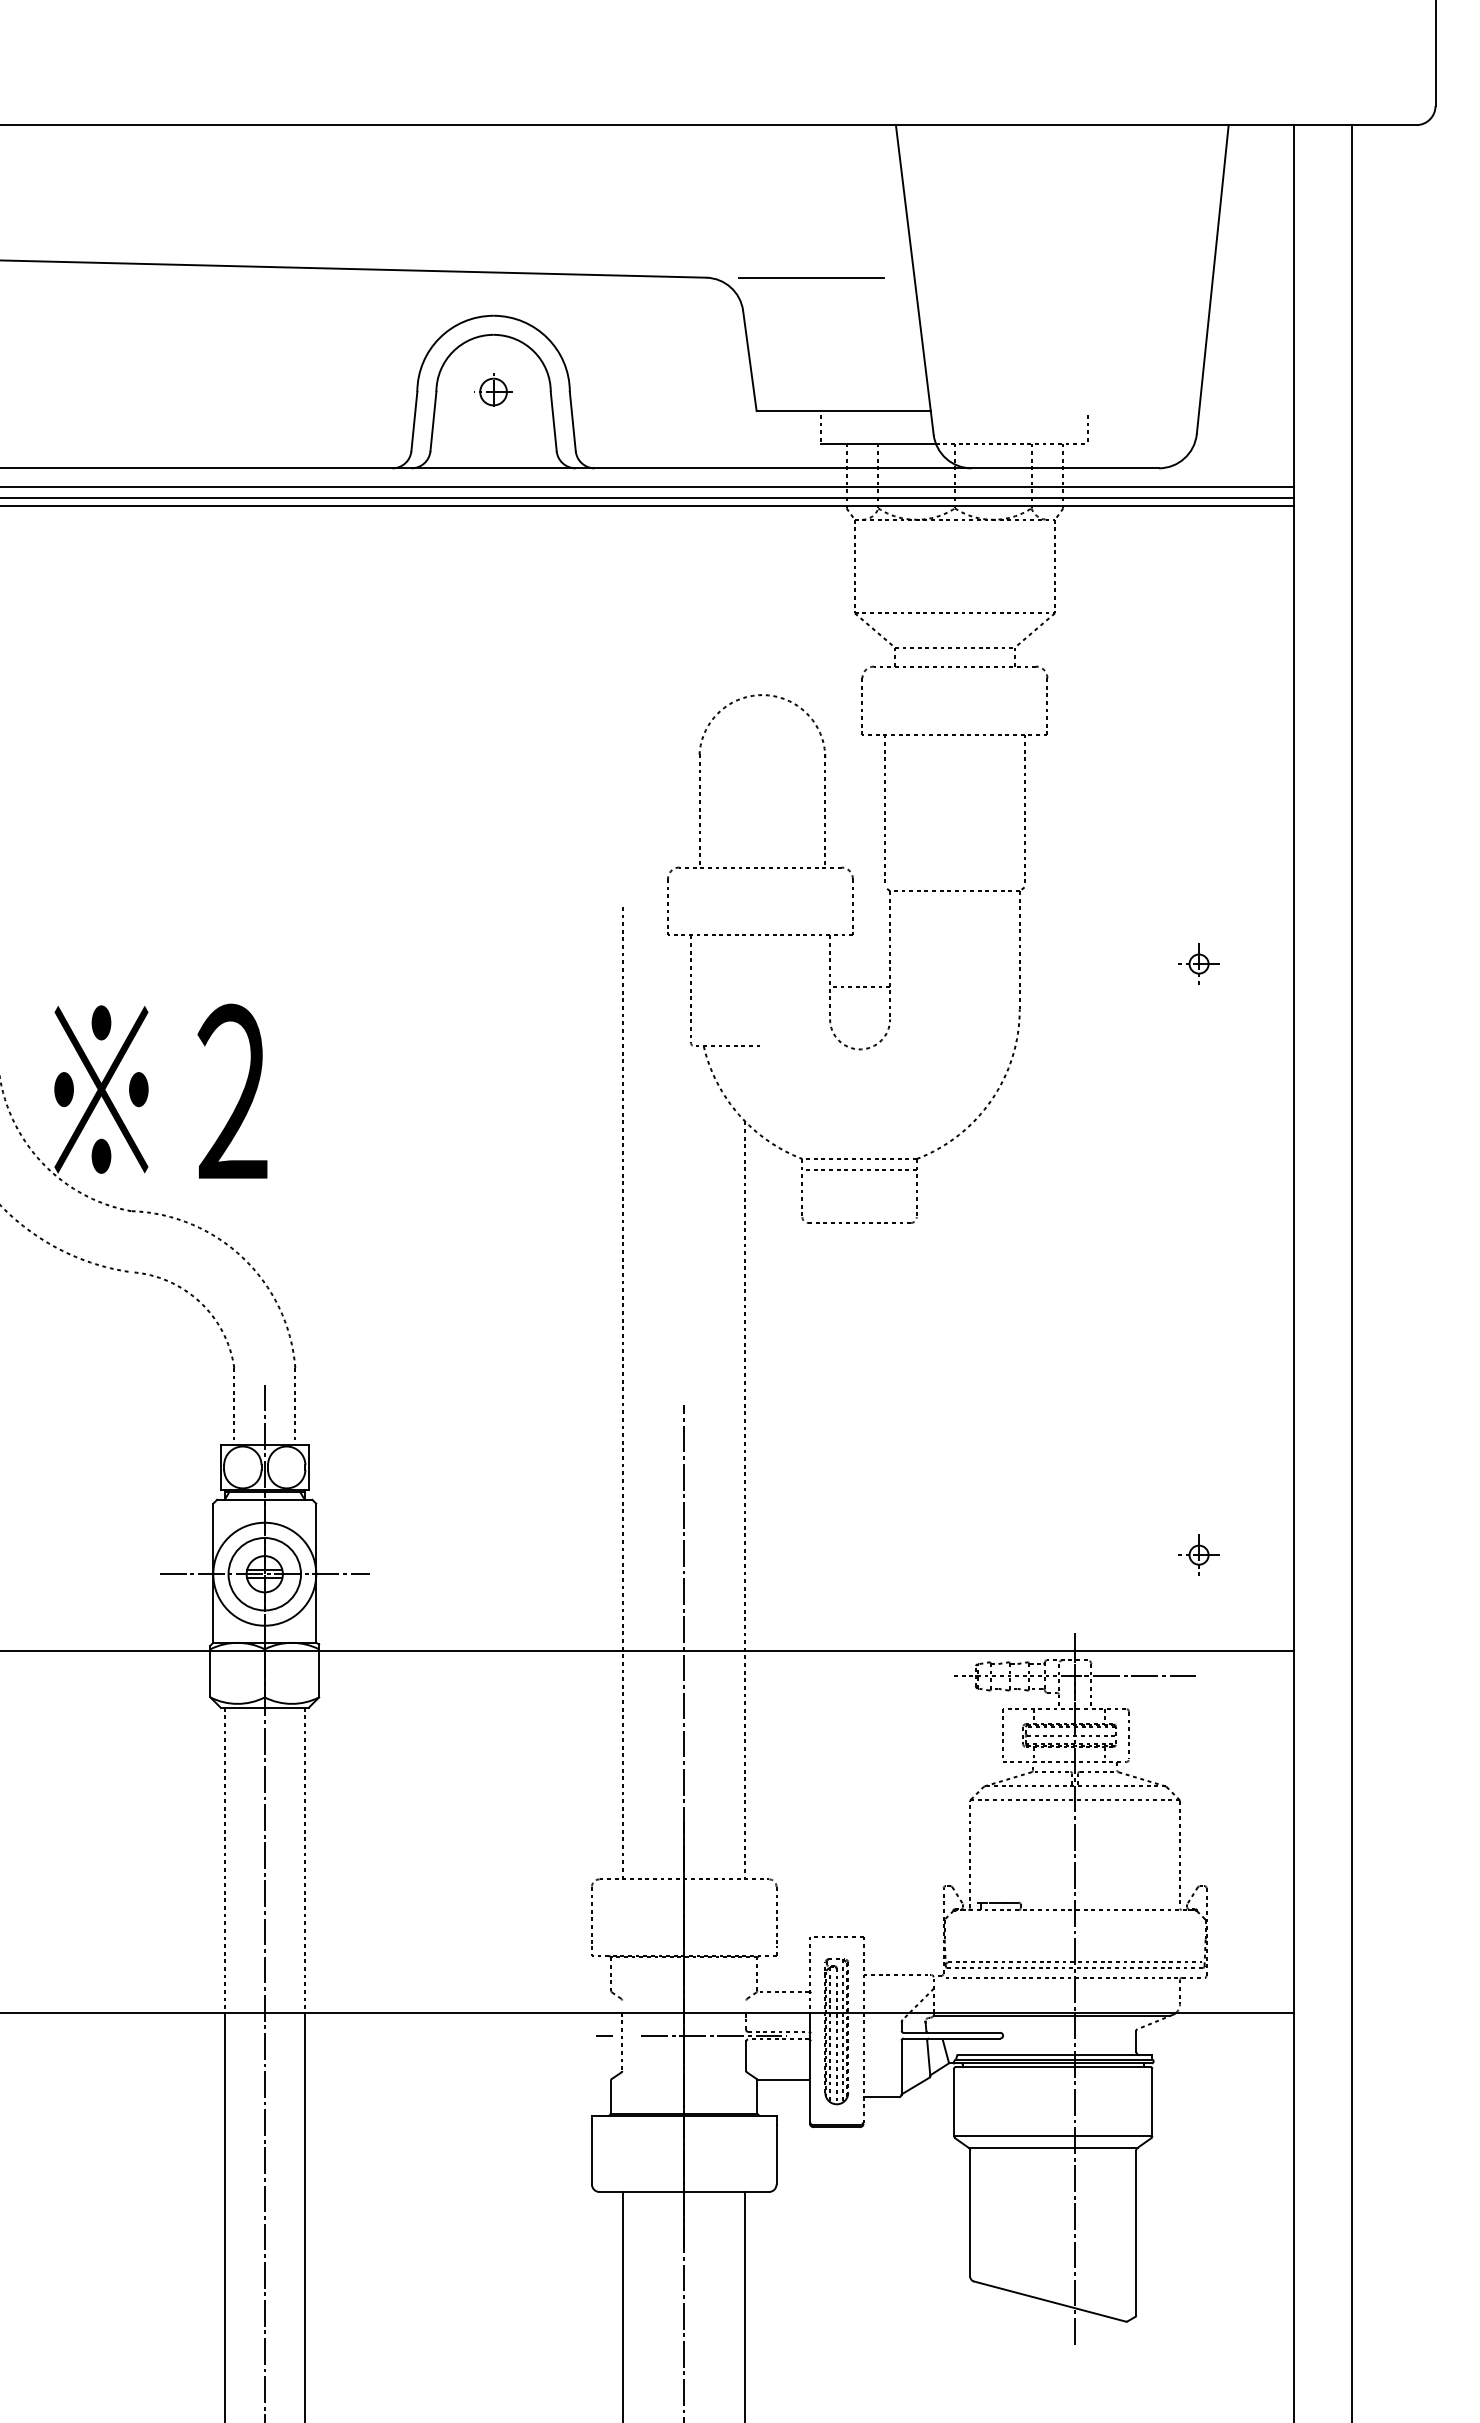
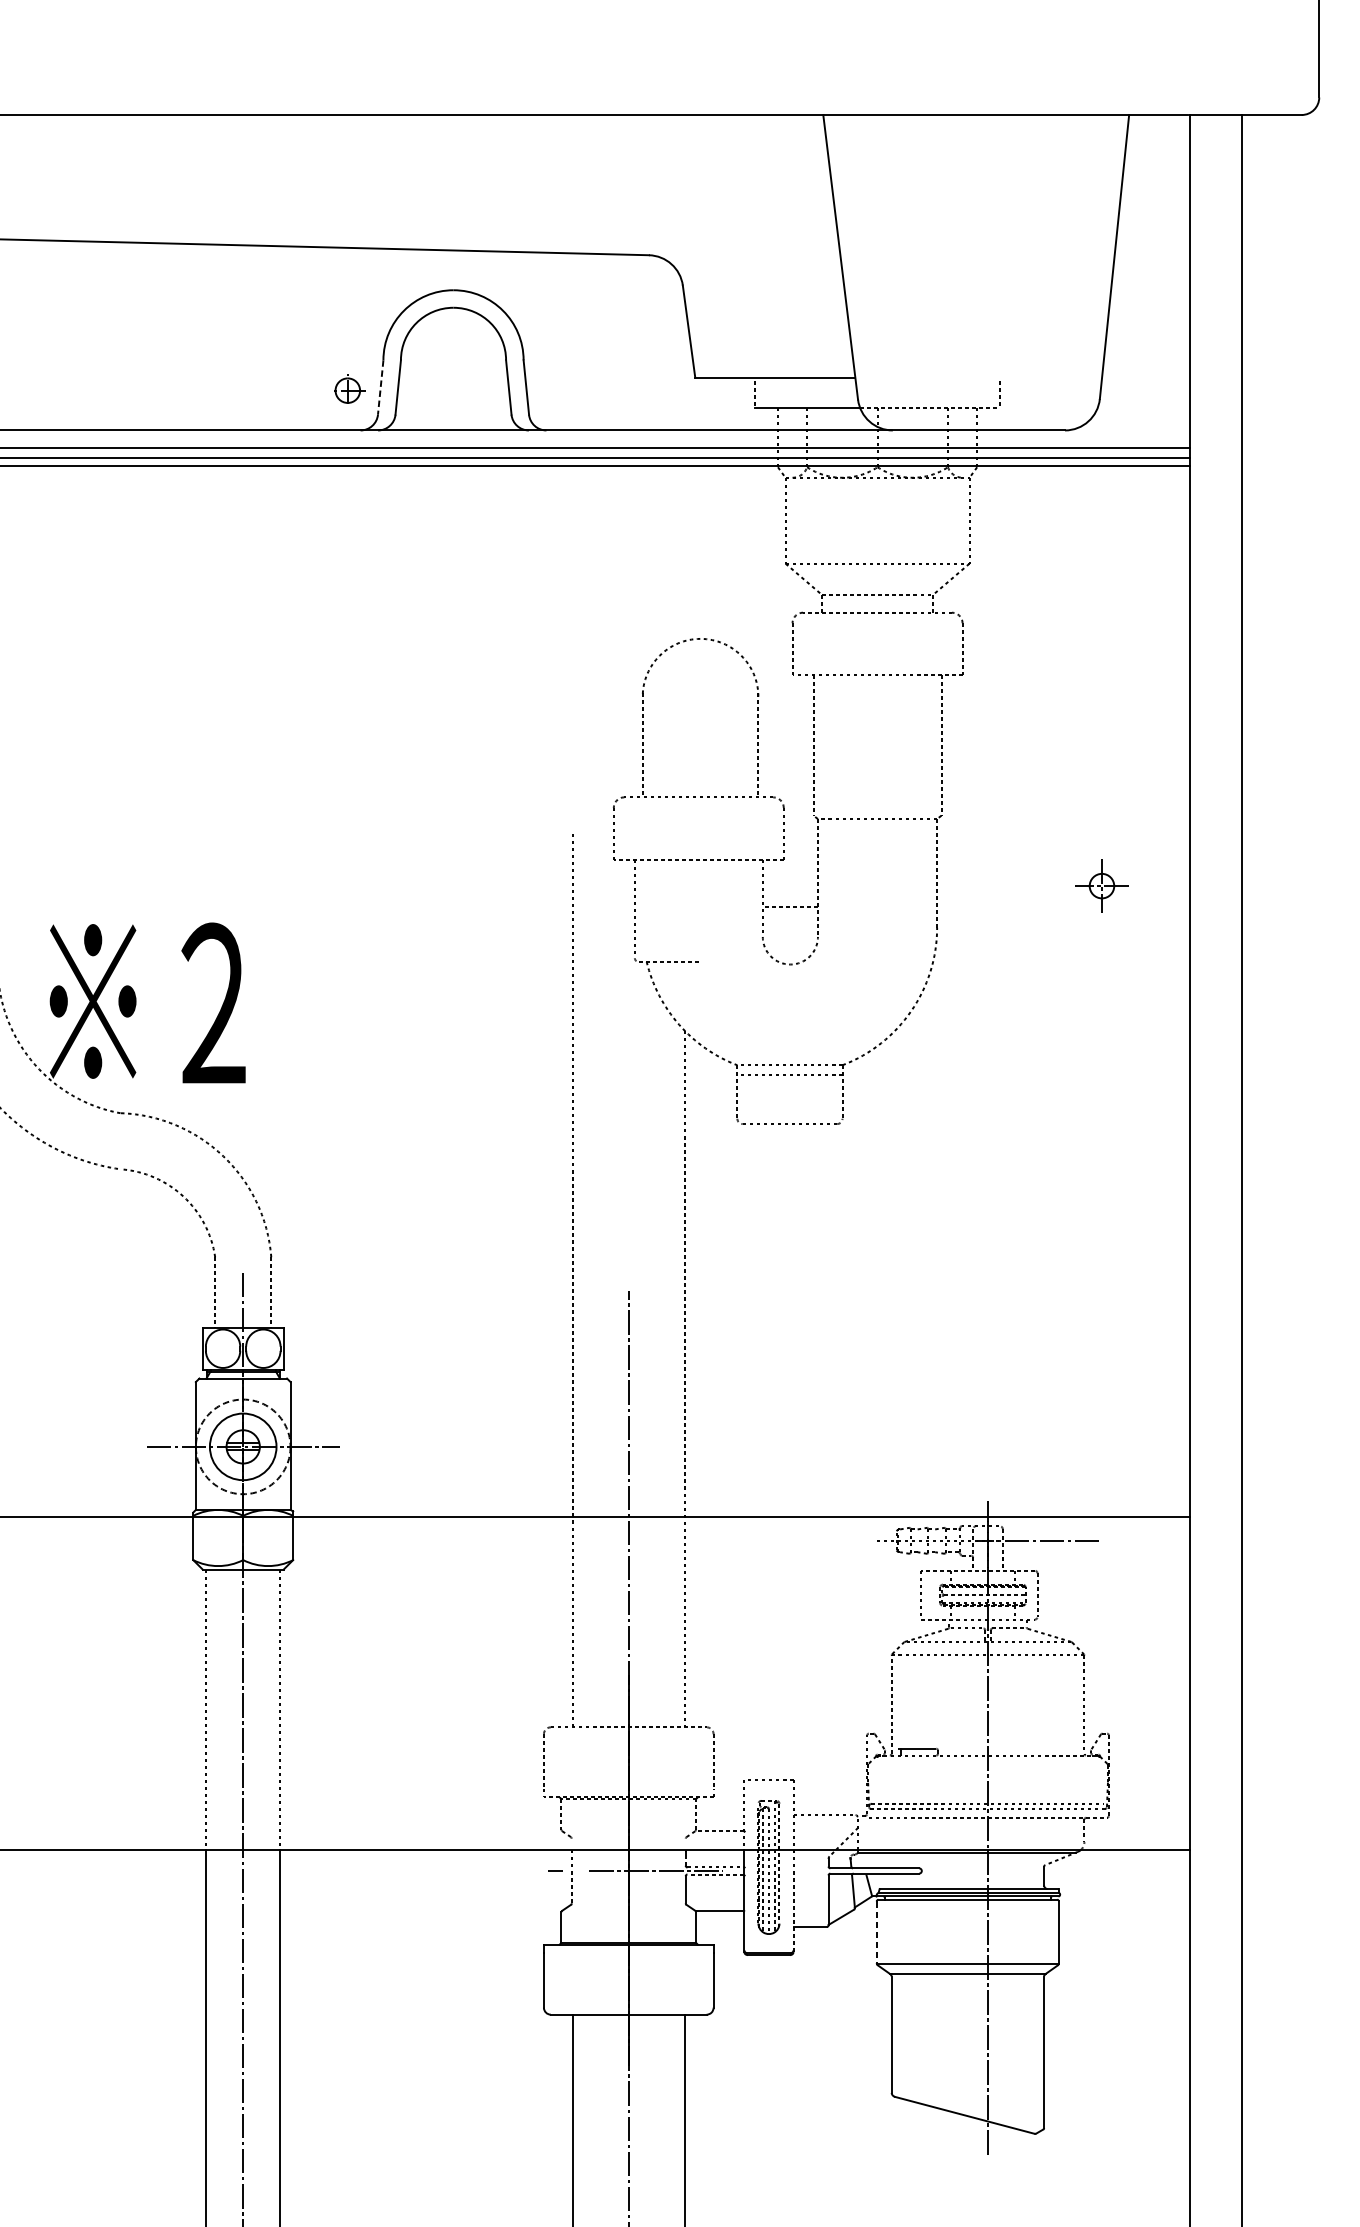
line: (811, 278) -> (745, 255), removed
part: (493, 389) -> (347, 388), moved
line: (414, 421) -> (380, 387), solid -> dashed
part: (1198, 963) -> (1101, 885), size x1.4
part: (1198, 1554) -> (1101, 1428), removed
circle: (264, 1573) -> (242, 1446), solid -> dashed
line: (954, 2102) -> (877, 1932), solid -> dashed

